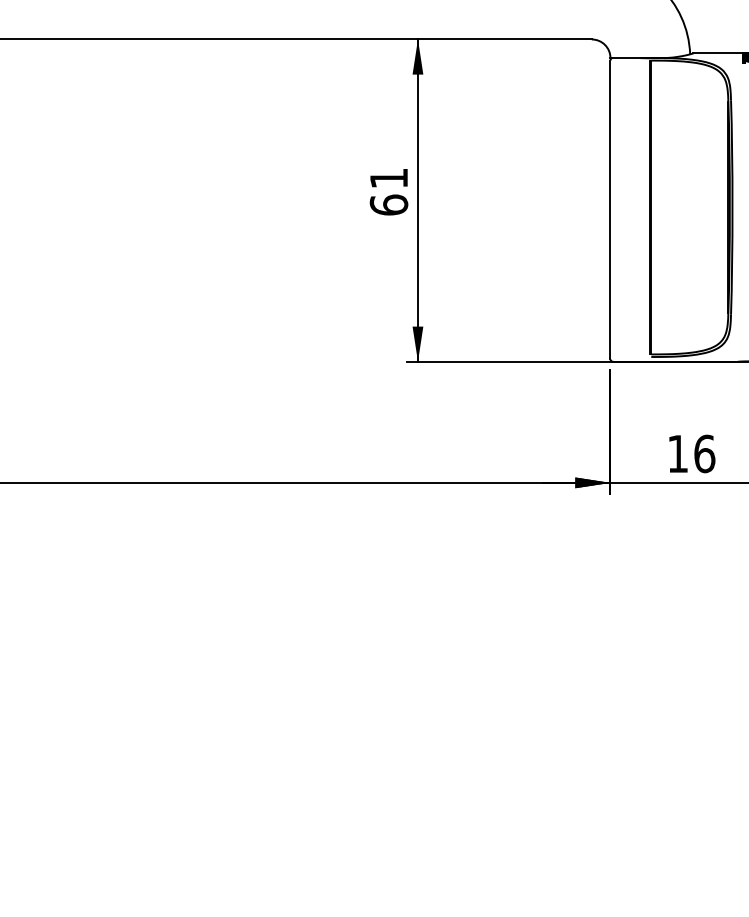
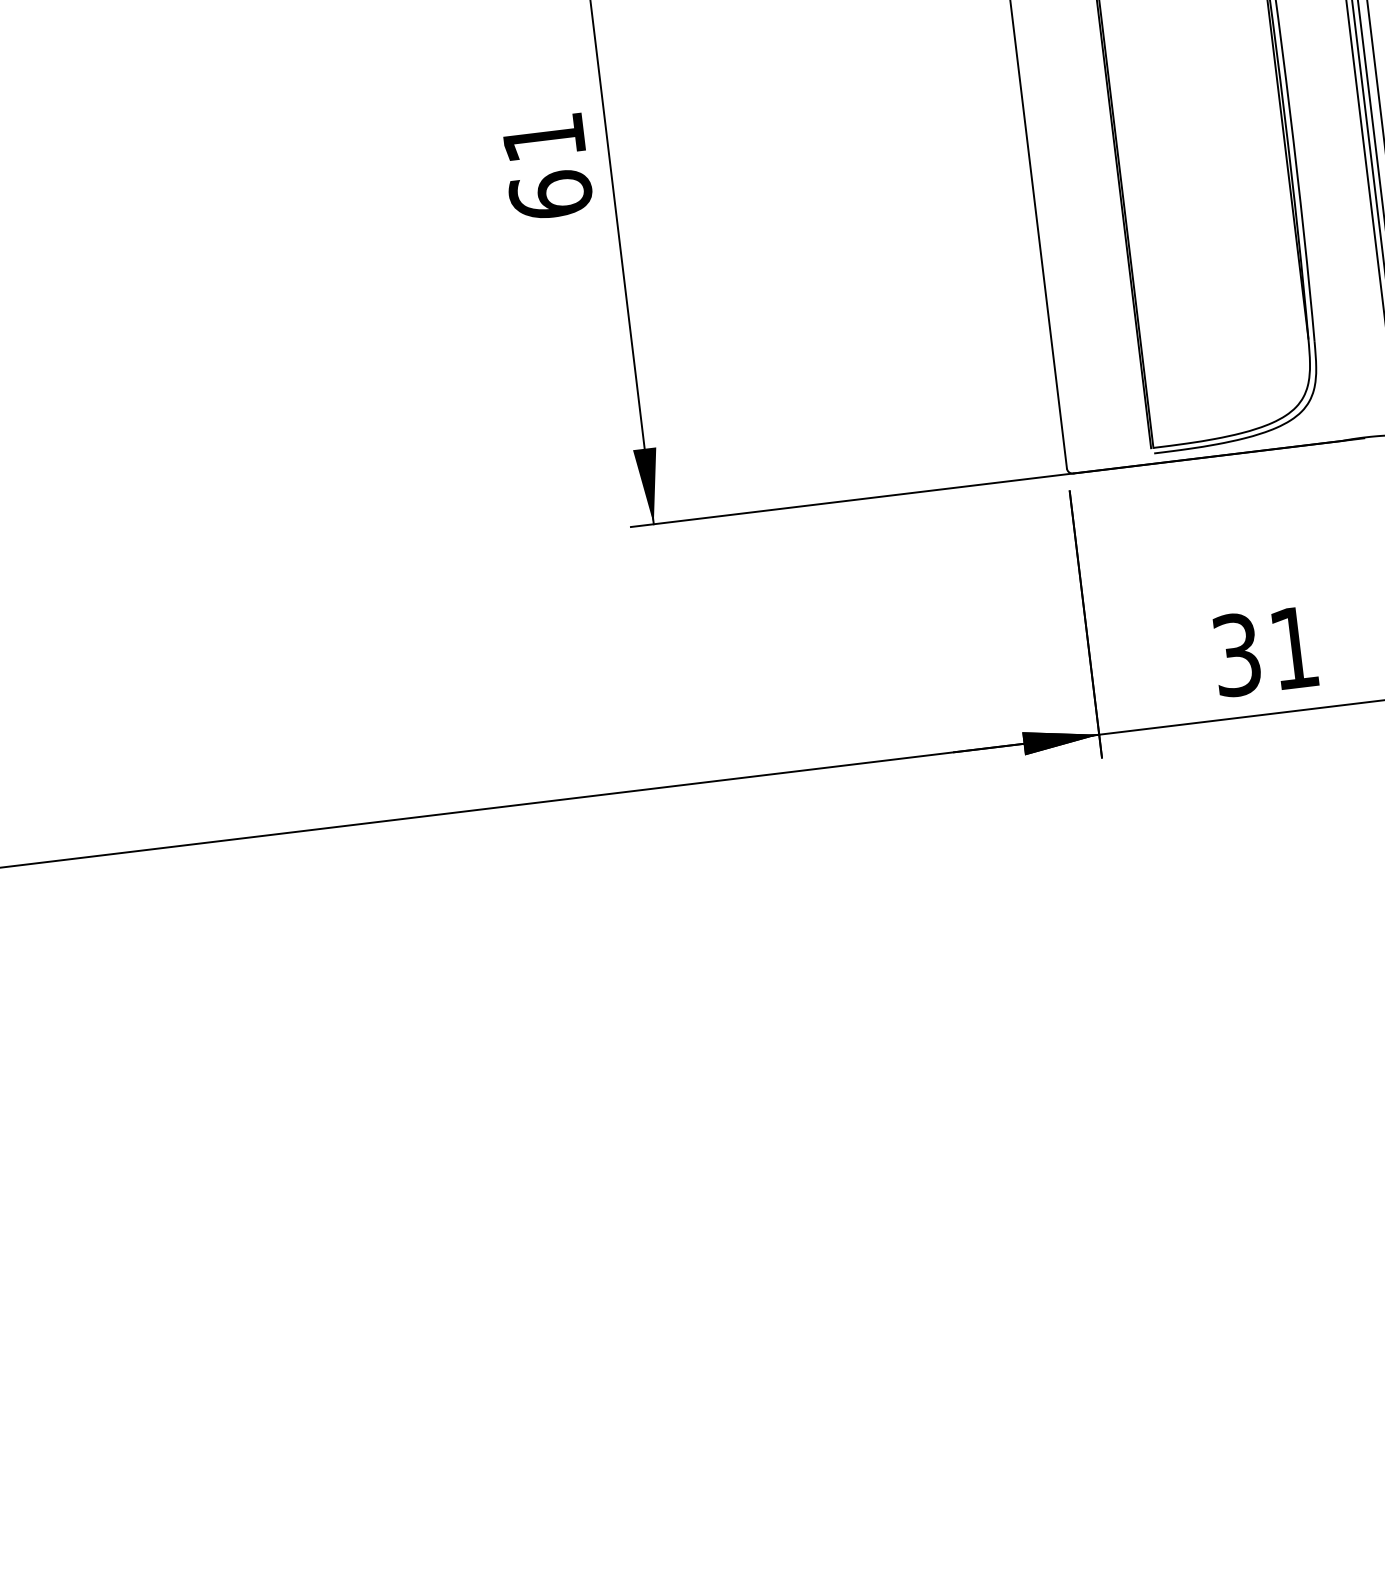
text: (691, 453) -> (1265, 650), 16 -> 31

